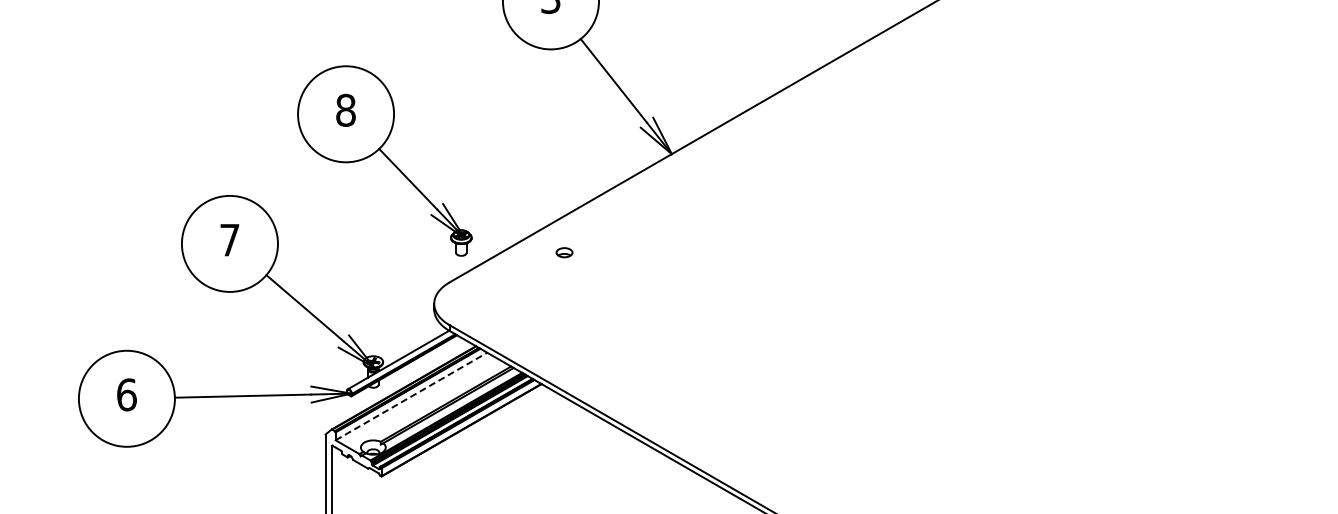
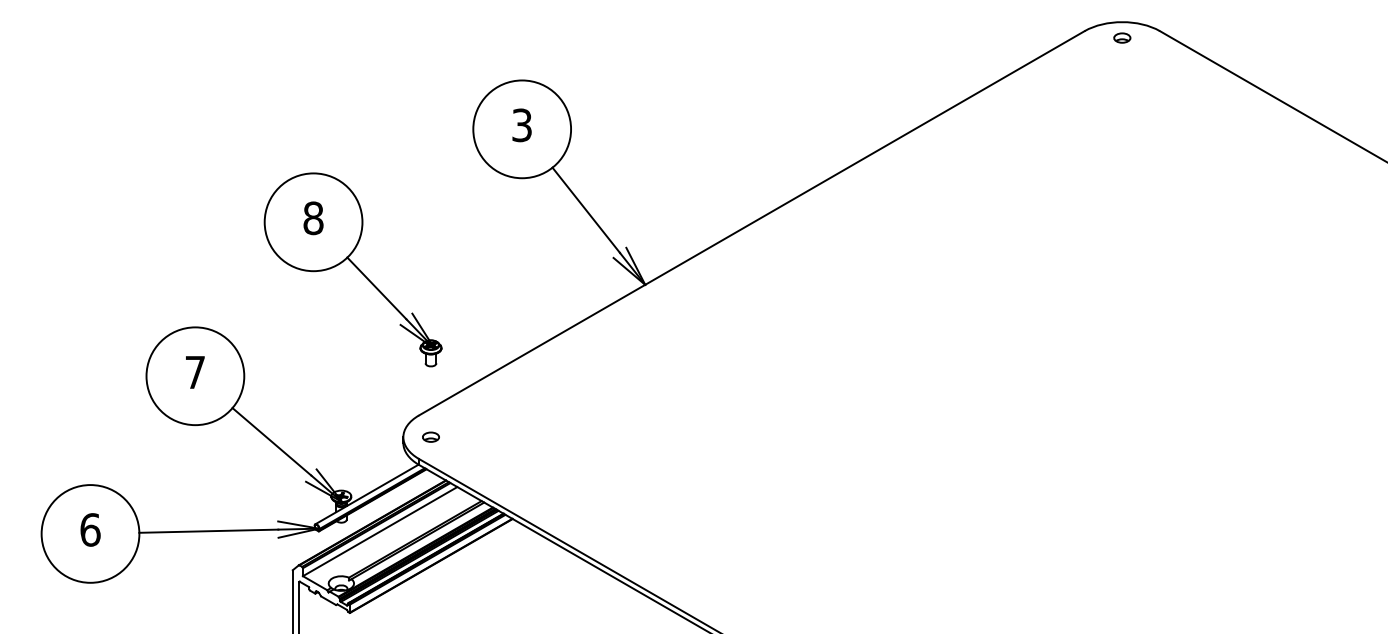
part: (384, 160) -> (352, 269), moved
part: (564, 252) -> (430, 436), moved
line: (411, 396) -> (380, 531), dashed -> solid

